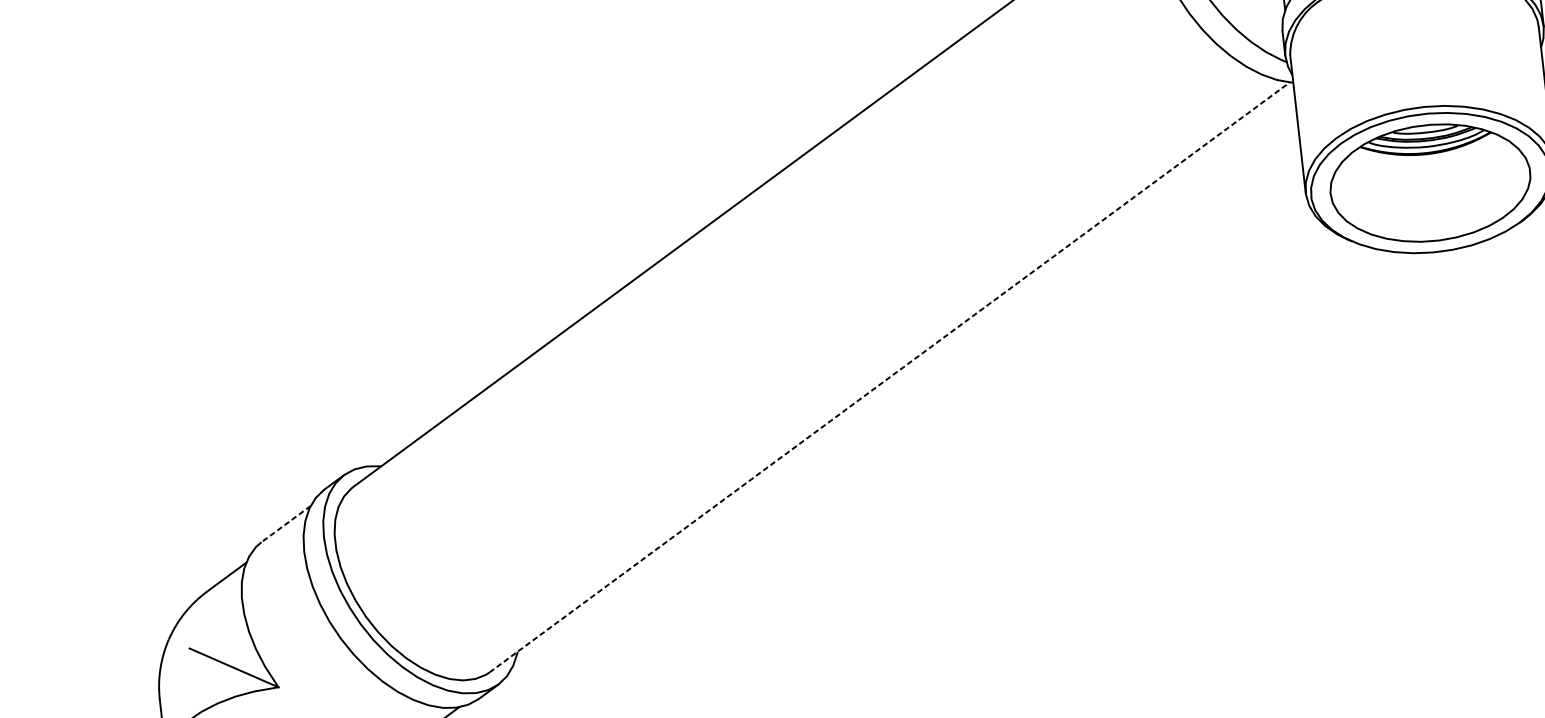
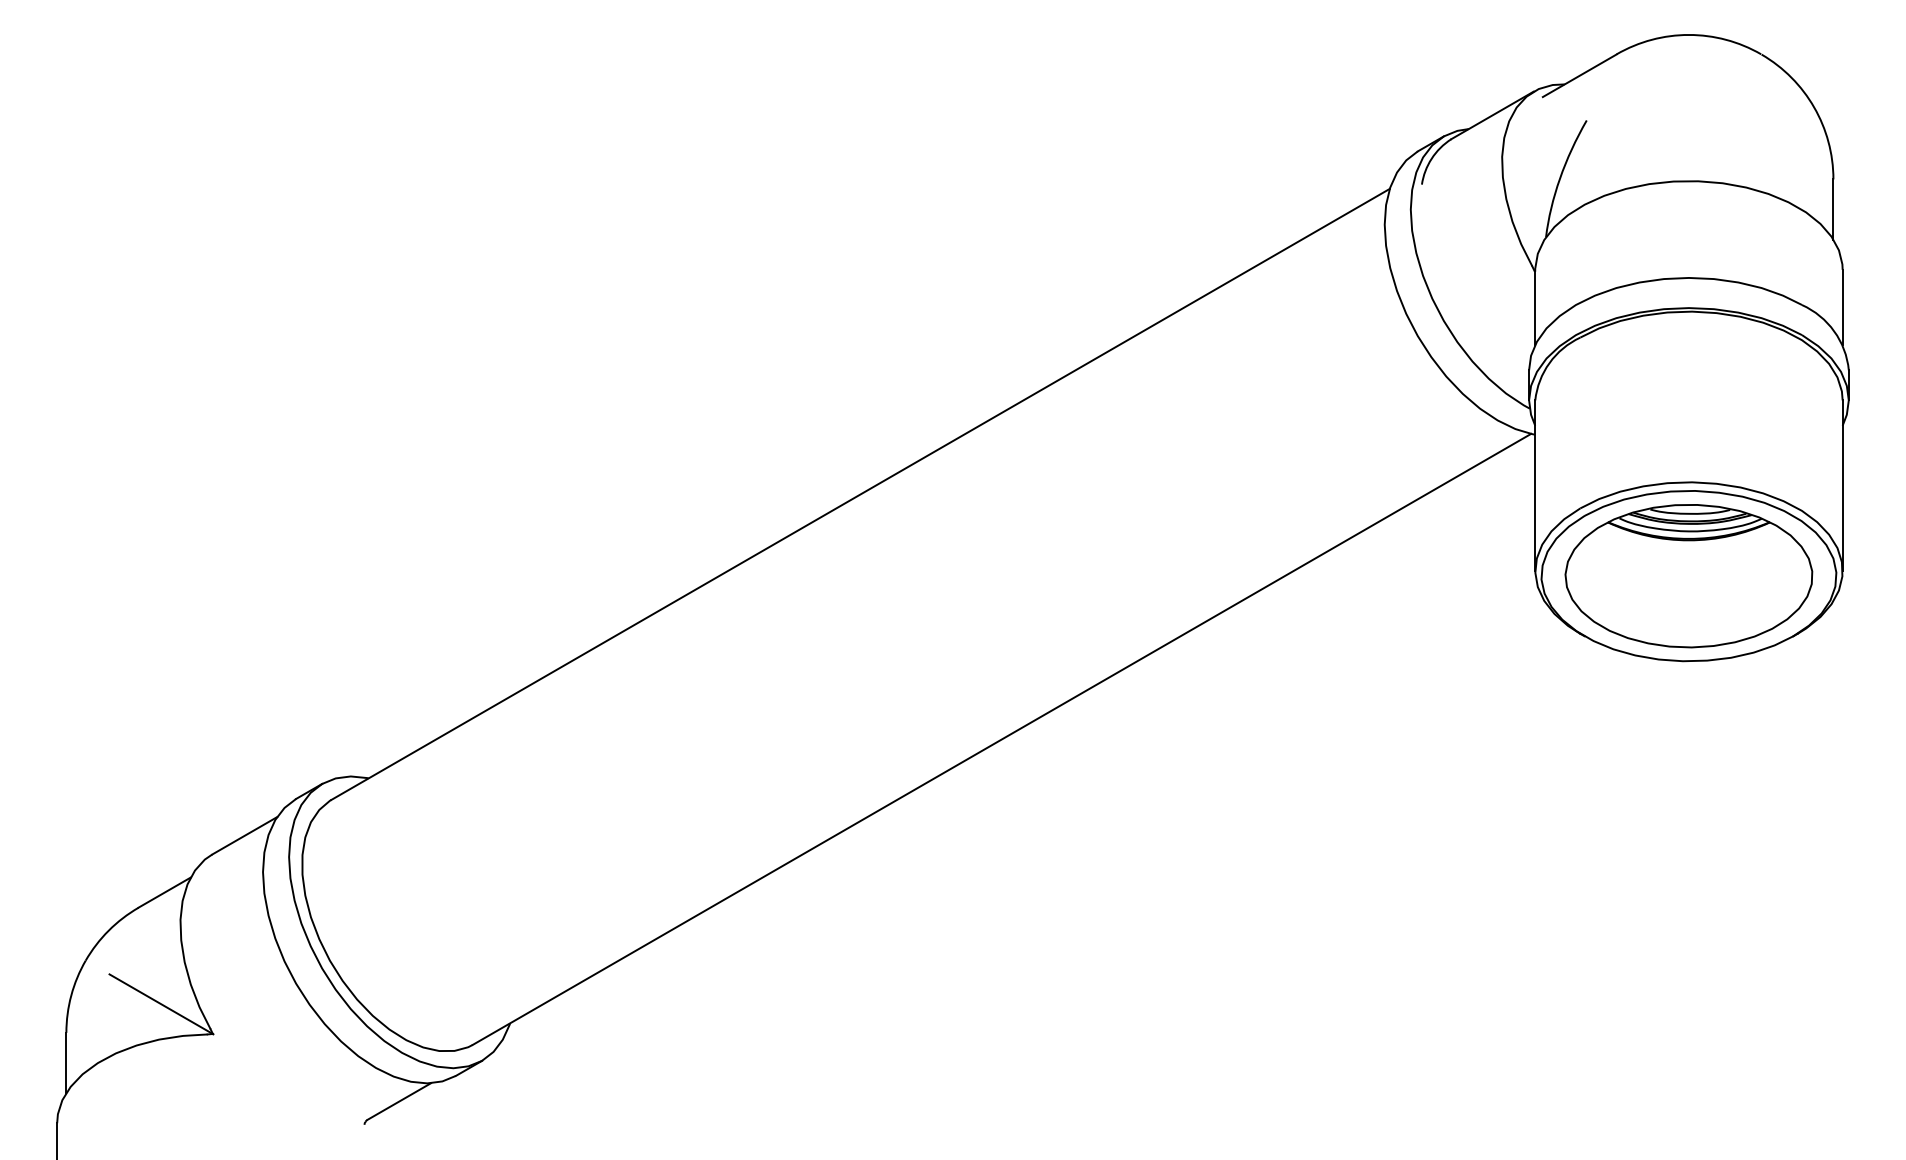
line: (890, 377) -> (1002, 739), dashed -> solid
line: (285, 523) -> (244, 835), dashed -> solid

